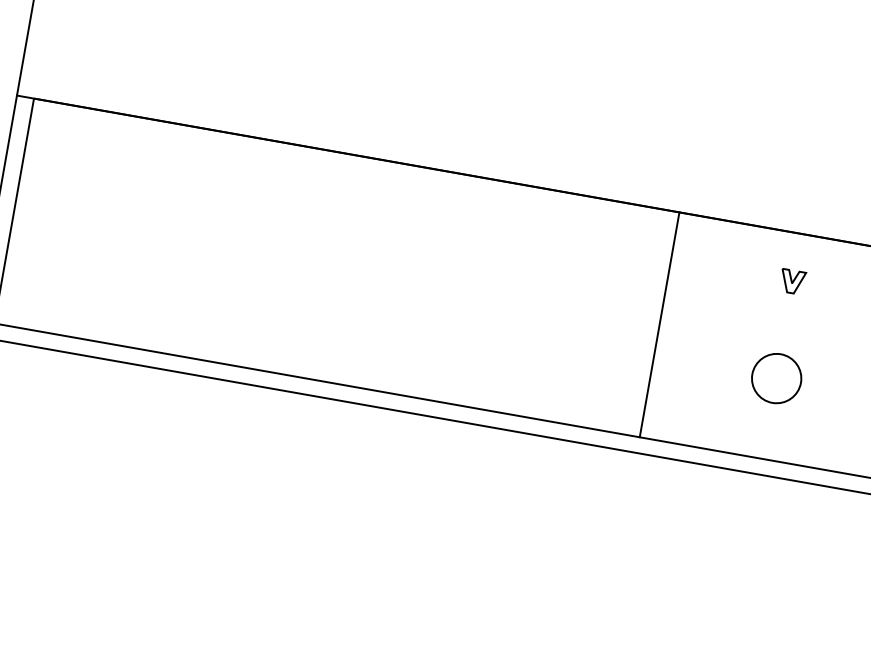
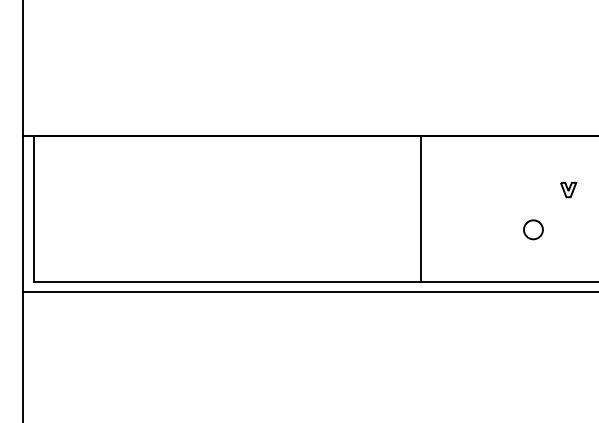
part: (792, 281) -> (568, 189), moved
line: (659, 324) -> (420, 208), moved
circle: (776, 378) -> (533, 229), size x0.6

